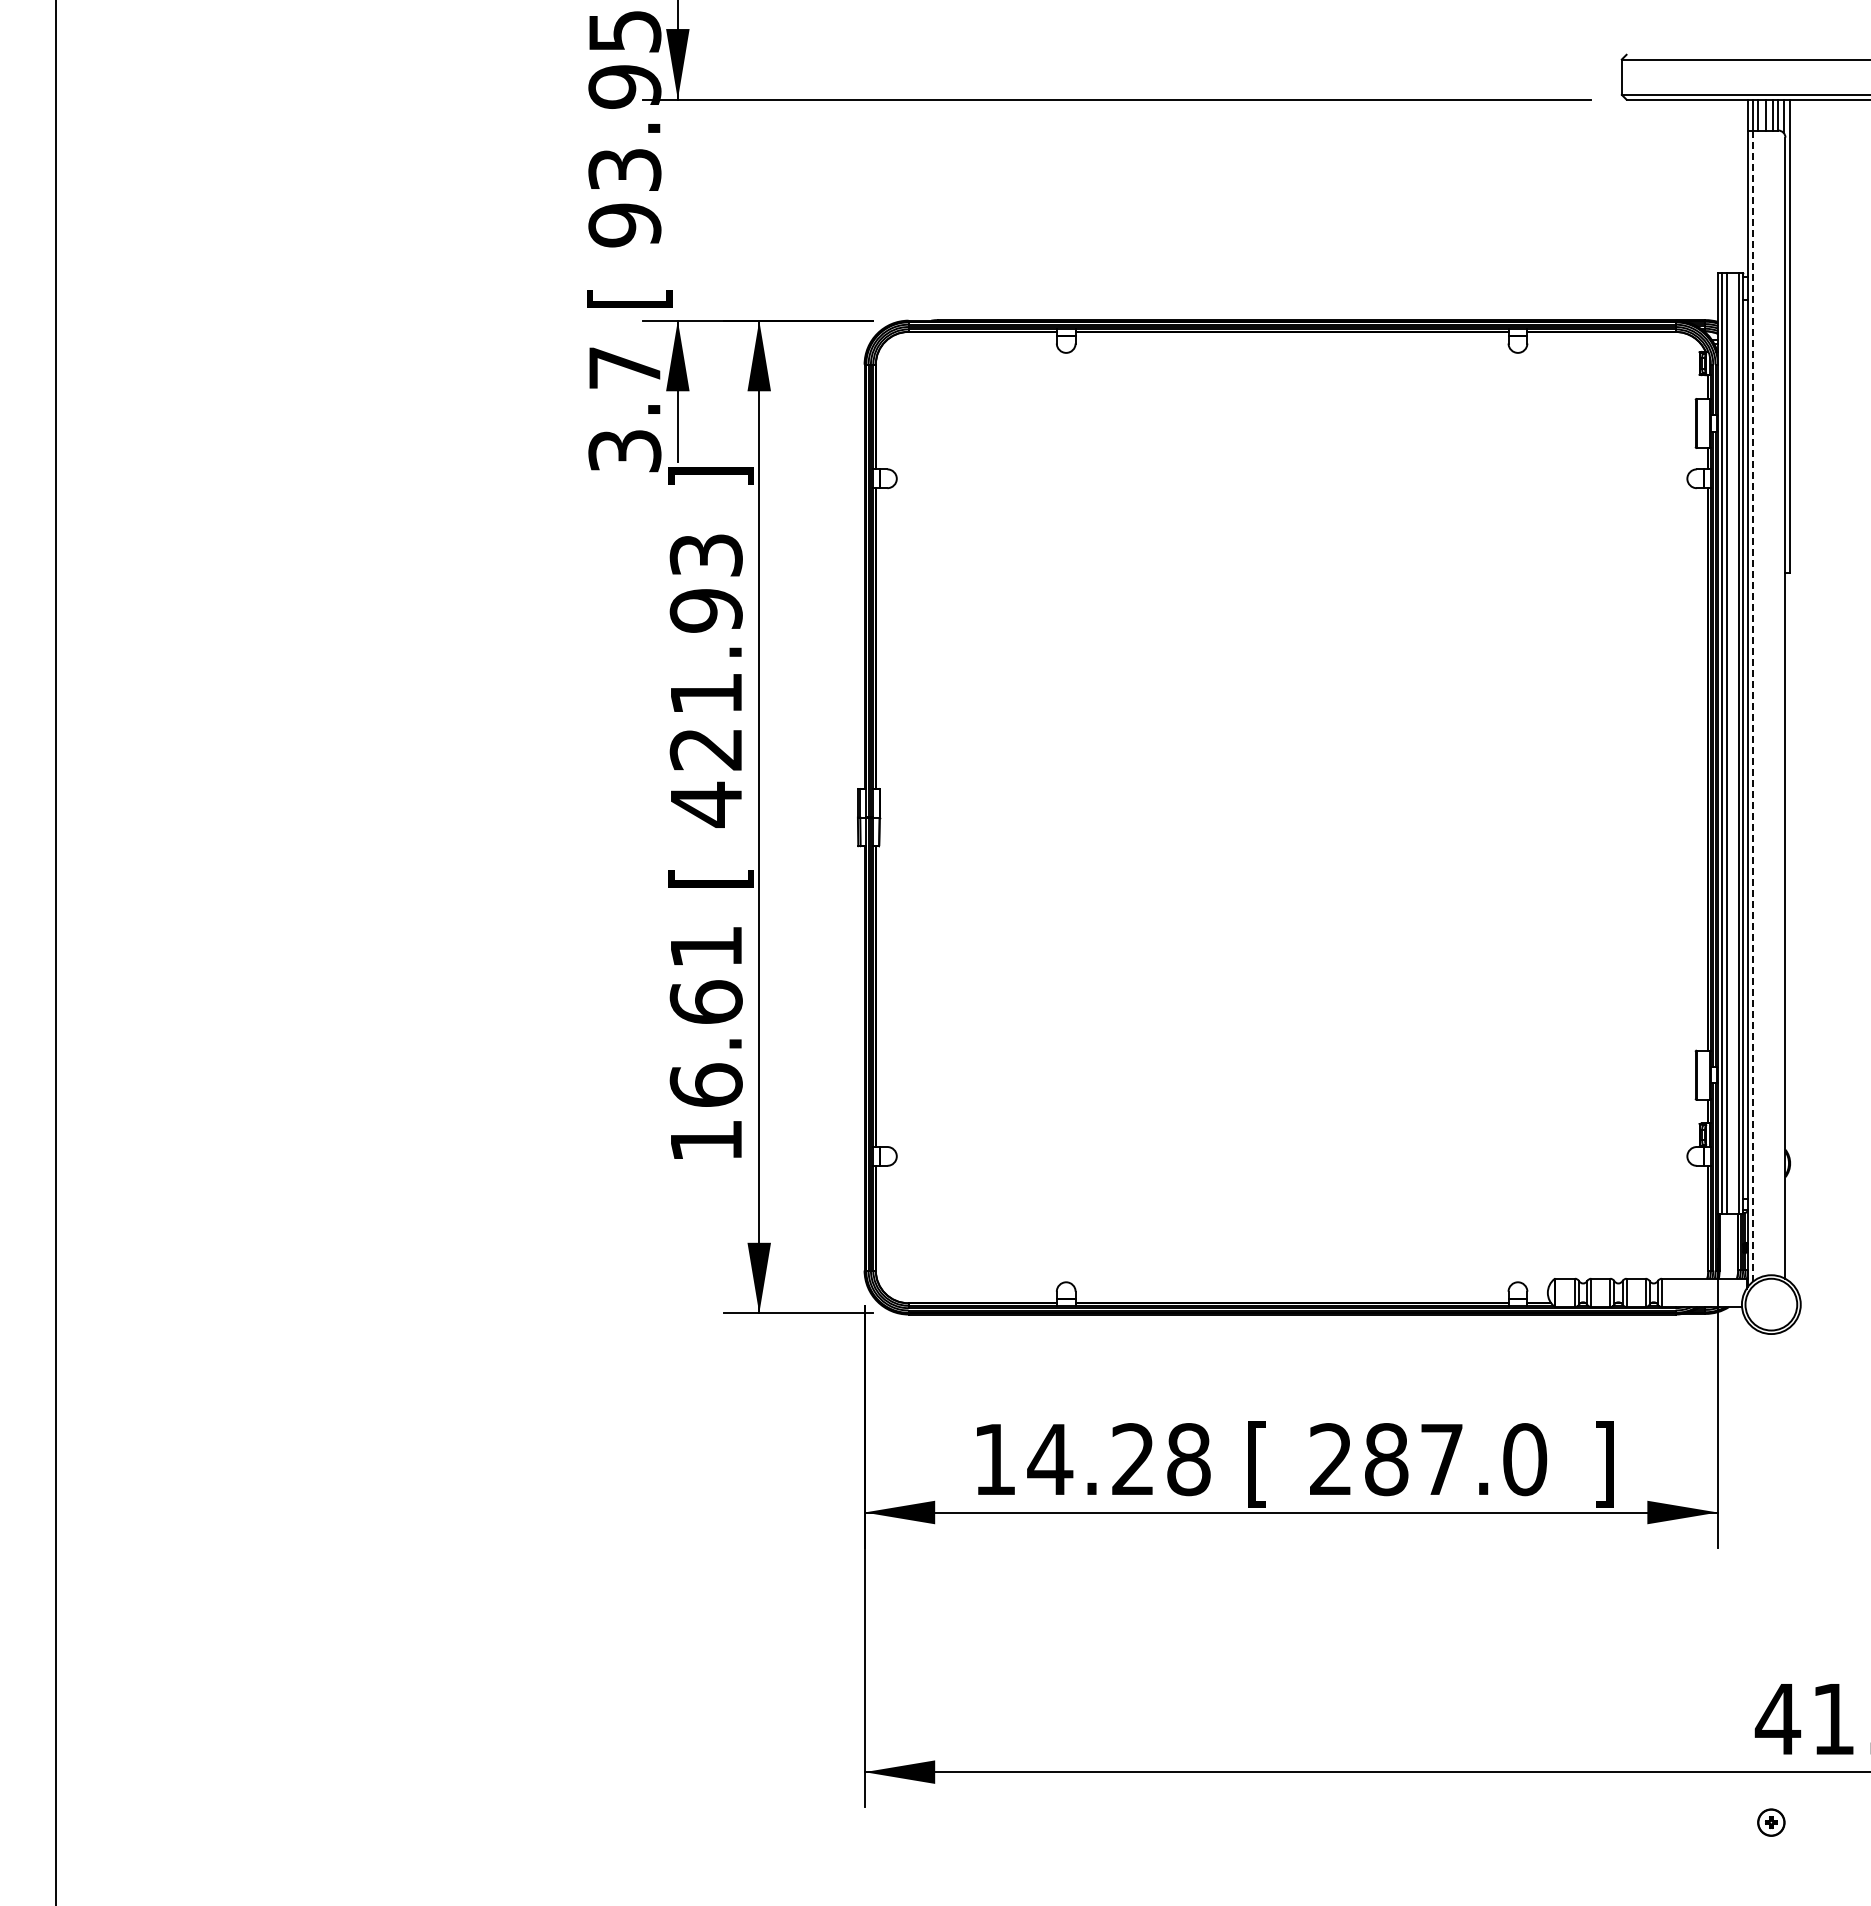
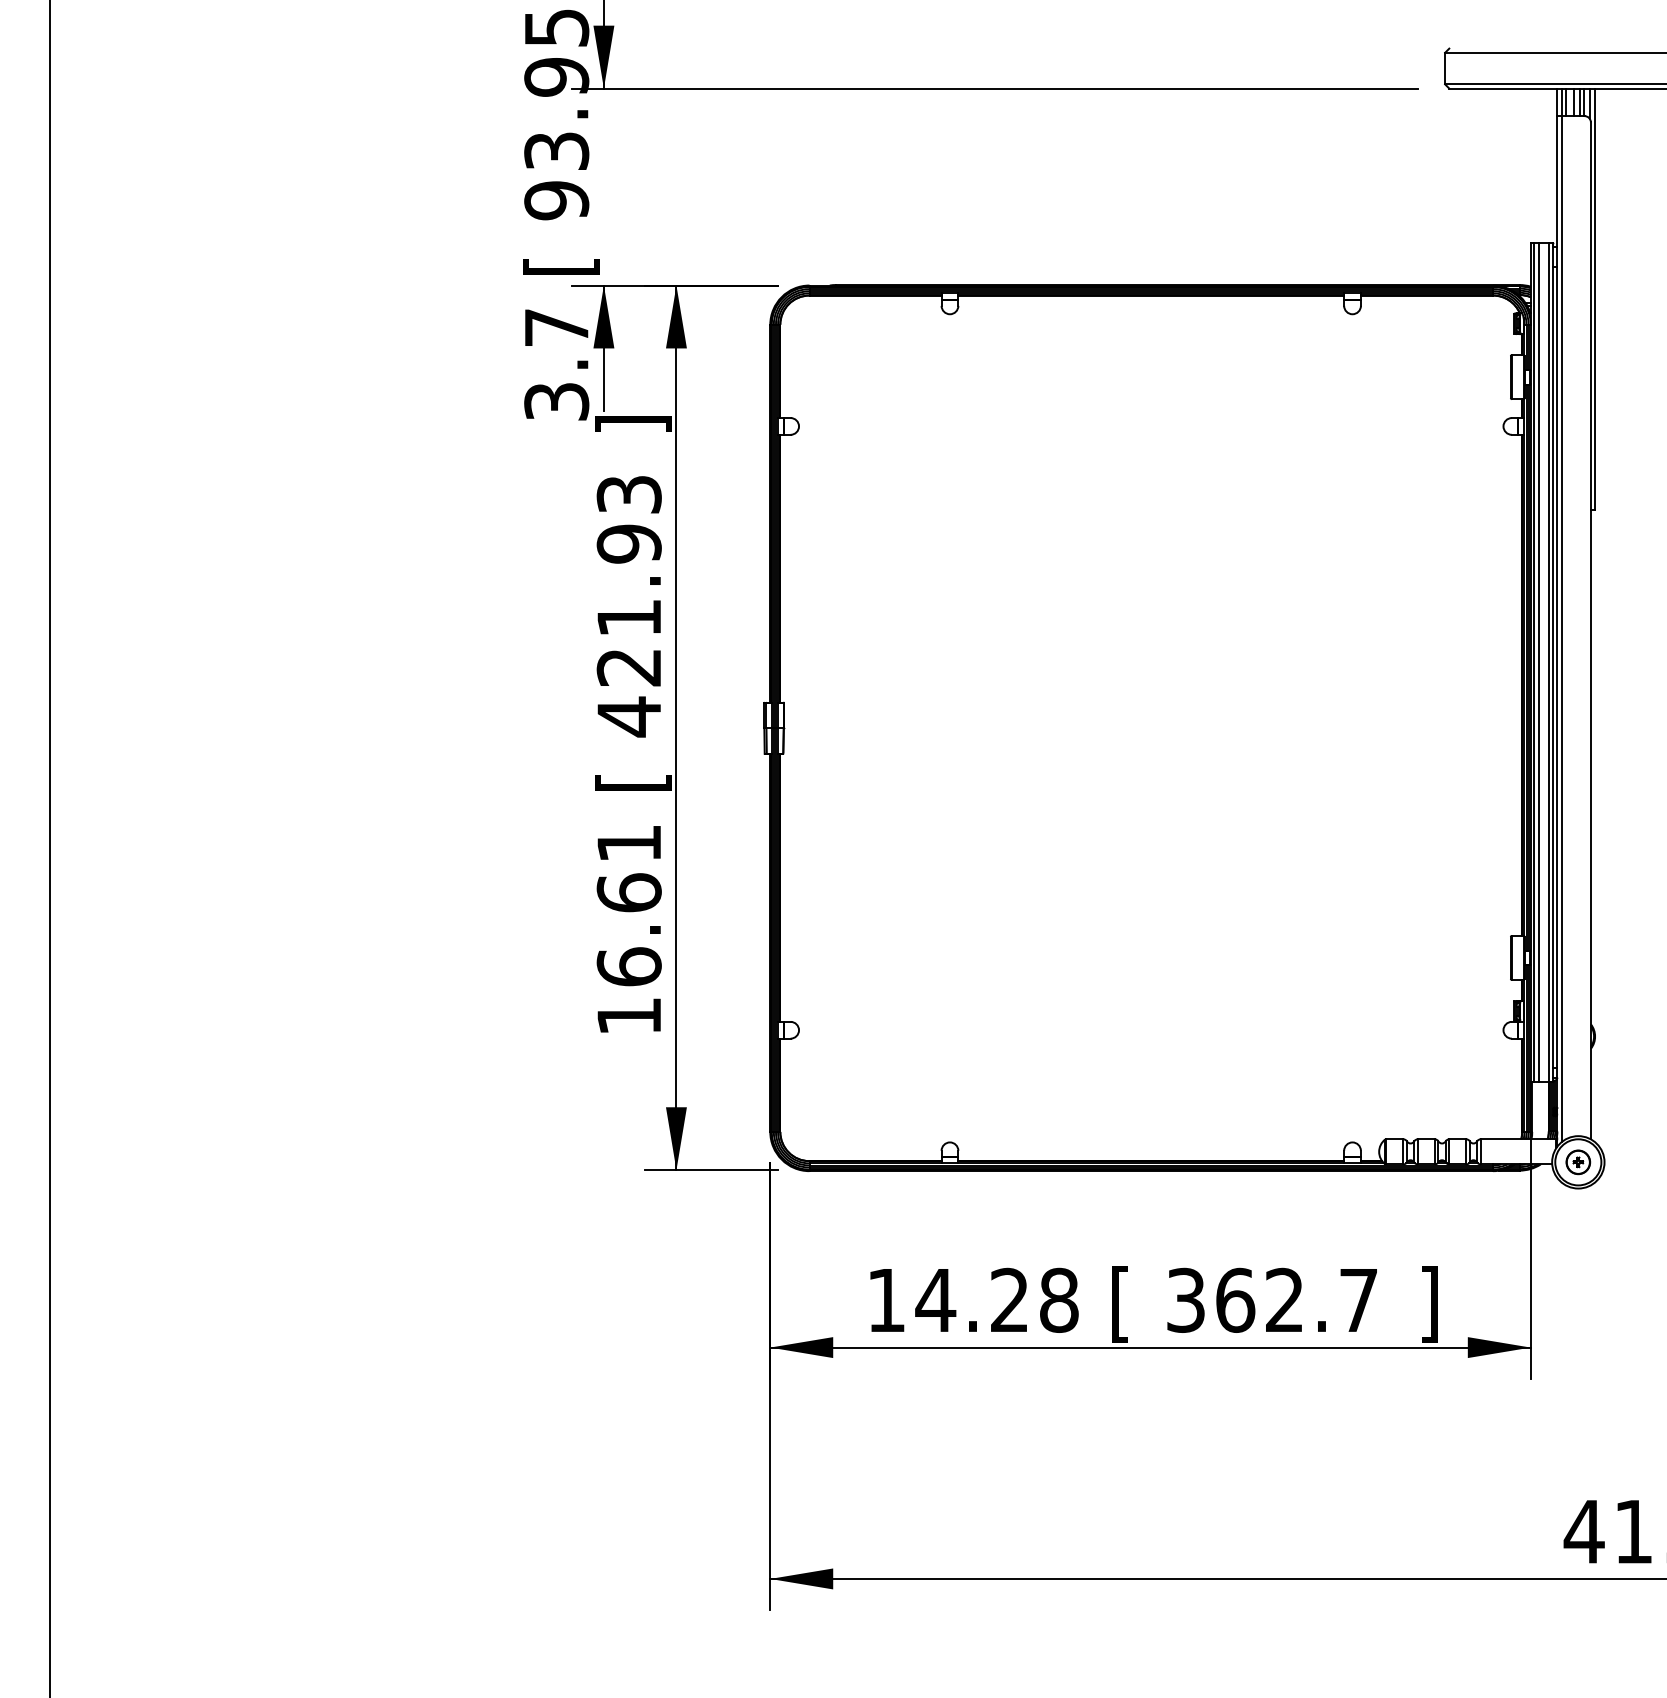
line: (1752, 706) -> (1561, 629), dashed -> solid
text: (1428, 1459) -> (1272, 1300), 287.0 -> 362.7
part: (1771, 1822) -> (1578, 1162), moved

